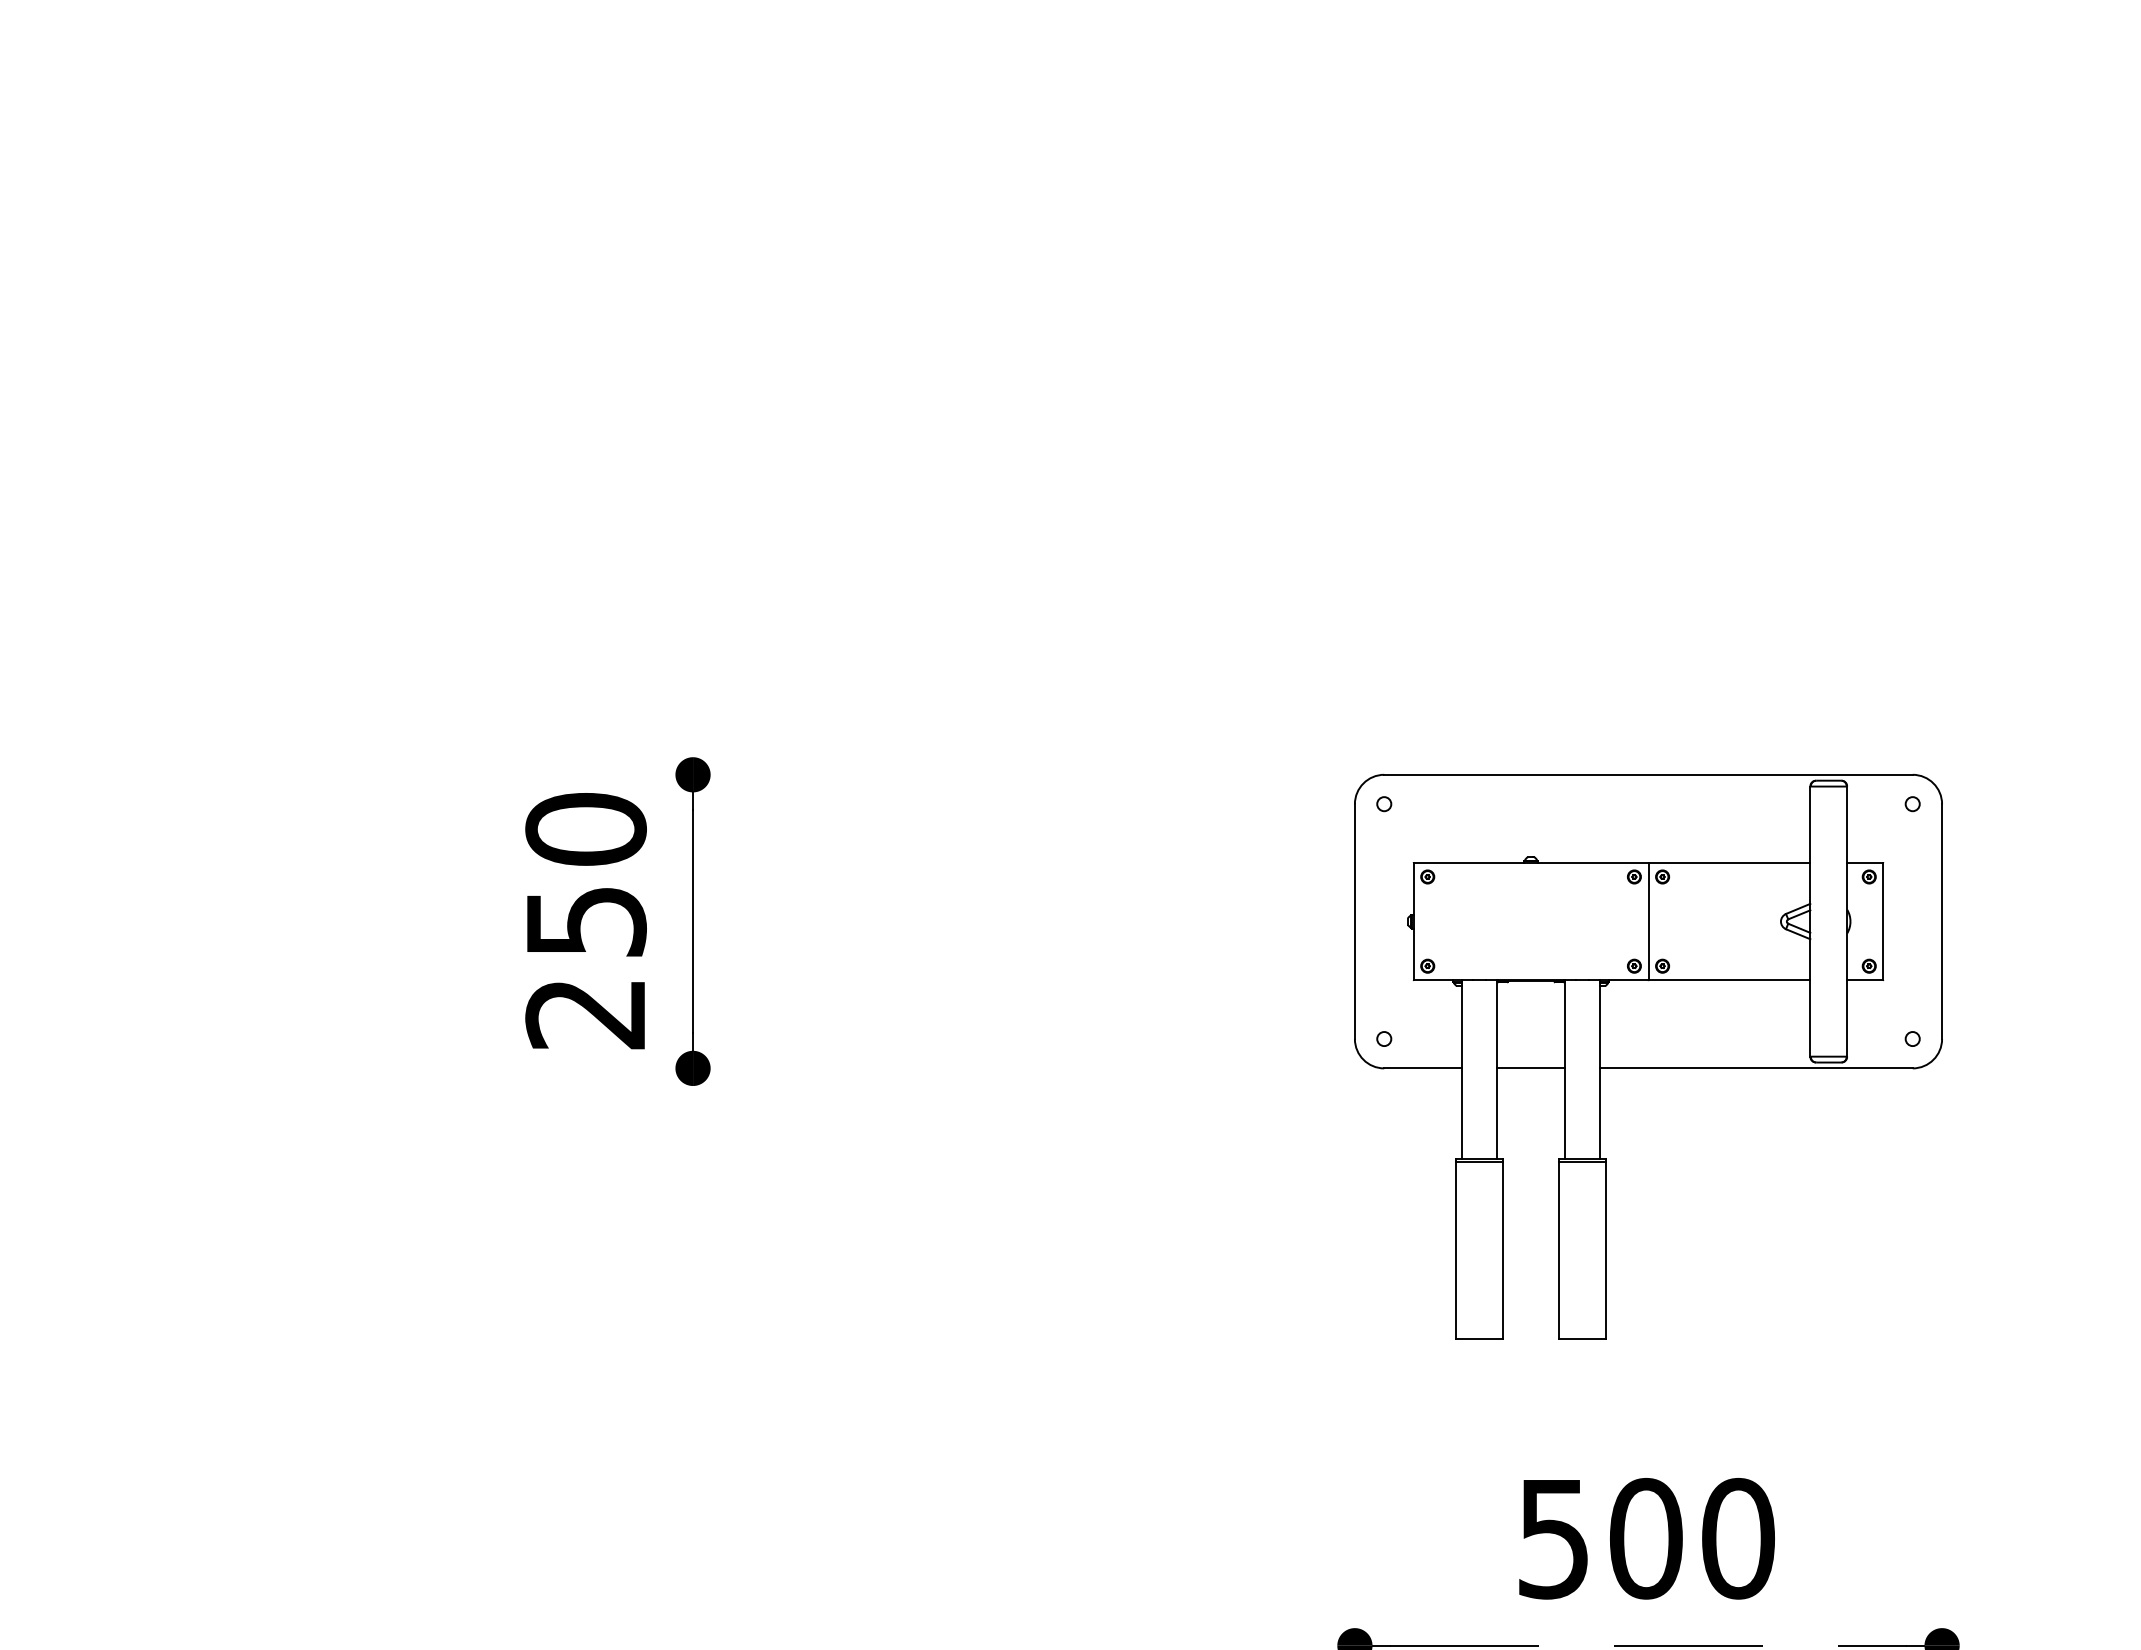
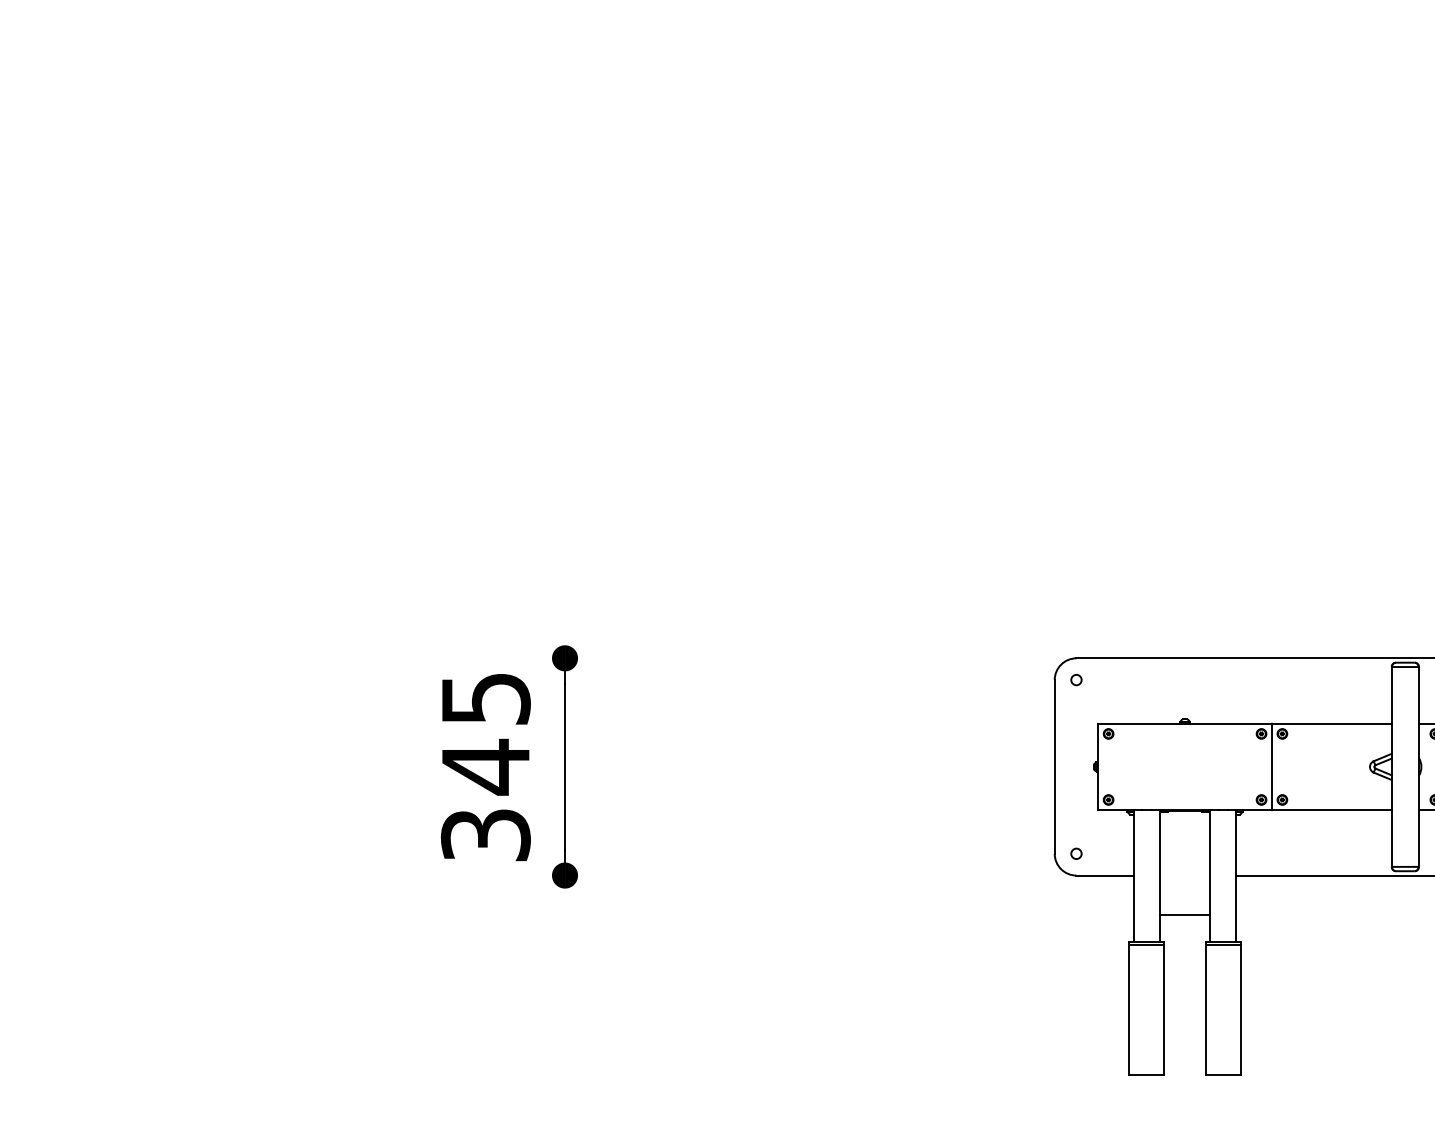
text: (585, 921) -> (485, 766), 250 -> 345
line: (1531, 1068) -> (1185, 914), moved

